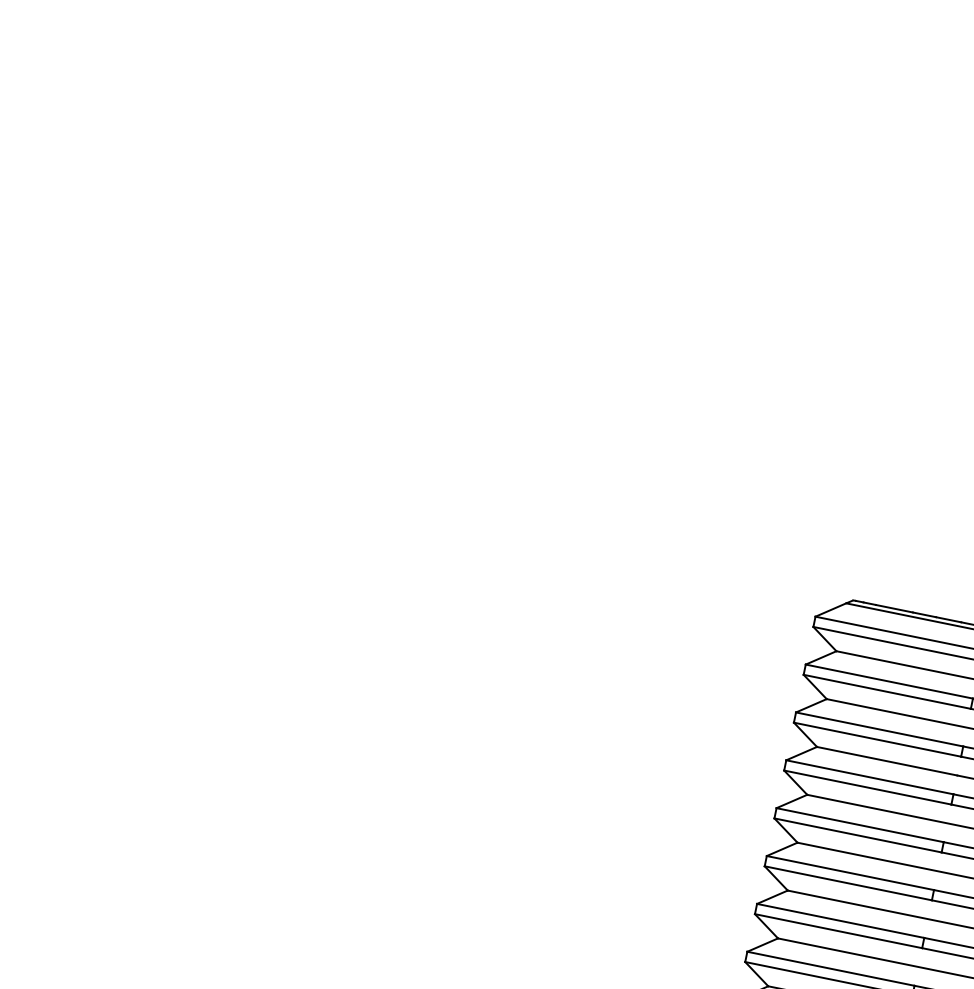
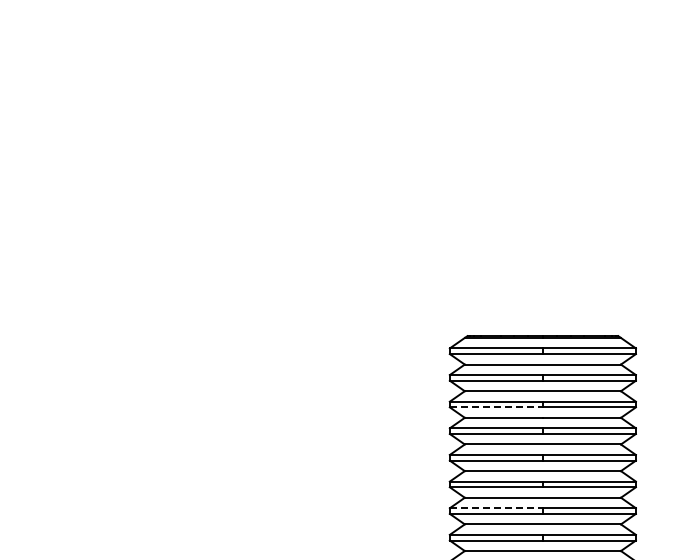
line: (877, 739) -> (496, 407), solid -> dashed
line: (840, 921) -> (496, 508), solid -> dashed

